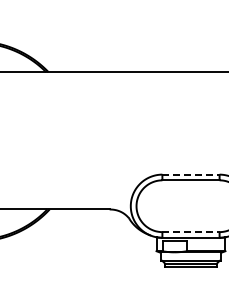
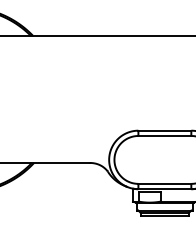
line: (190, 174) -> (164, 130), dashed -> solid
line: (190, 232) -> (164, 184), dashed -> solid

